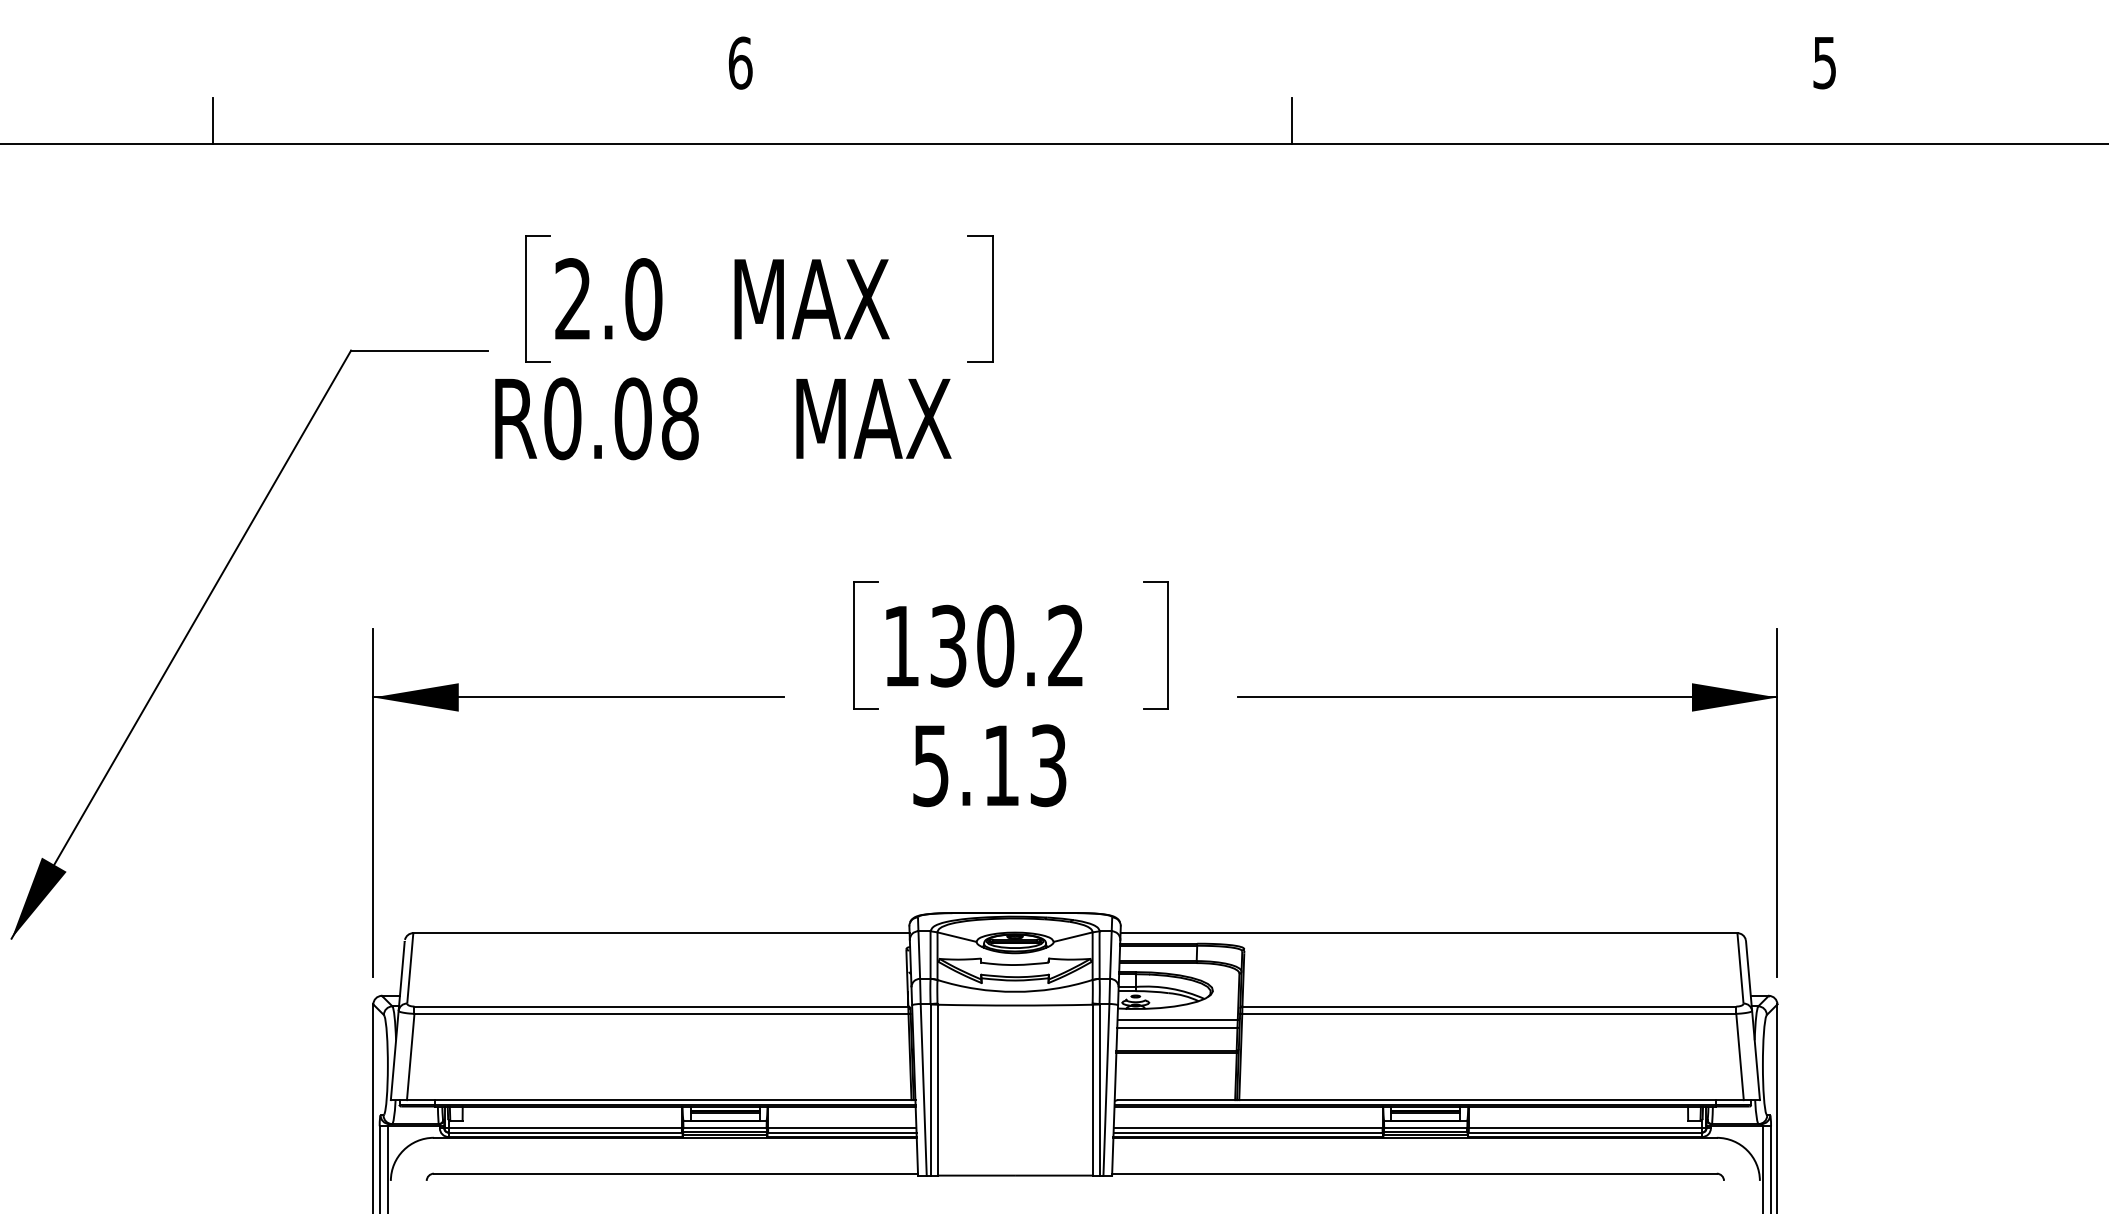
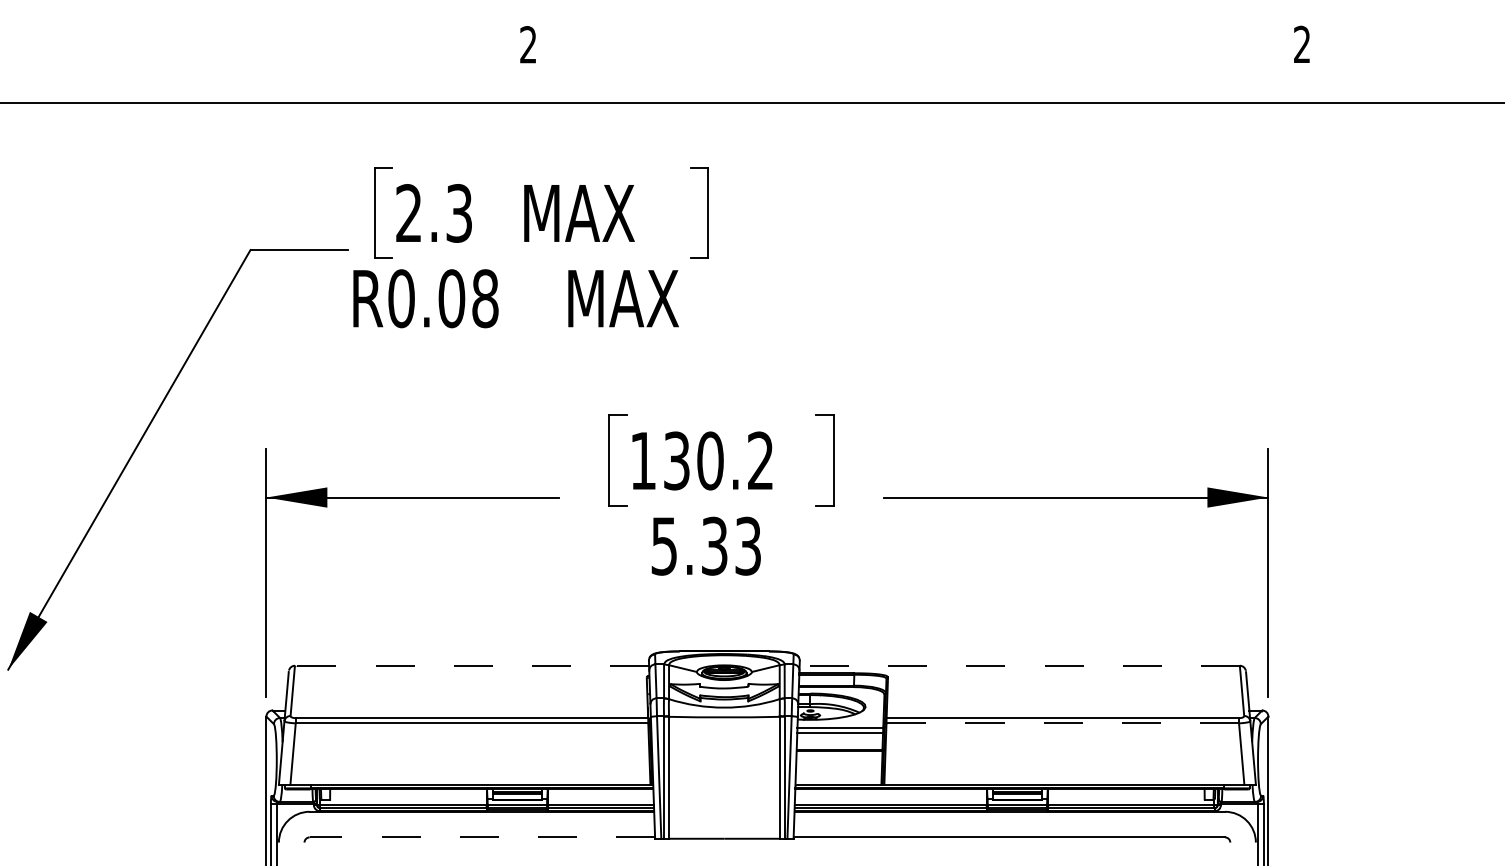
text: (740, 62) -> (528, 44), 6 -> 2
text: (1825, 62) -> (1302, 44), 5 -> 2
line: (213, 120) -> (152, 85), removed
line: (1291, 120) -> (921, 85), removed
text: (643, 299) -> (459, 213), 2.0 -> 2.3
text: (1001, 764) -> (714, 545), 5.13 -> 5.33
line: (660, 932) -> (471, 665), solid -> dashed
line: (1428, 932) -> (1019, 665), solid -> dashed
line: (1488, 1014) -> (1062, 723), solid -> dashed
line: (676, 1173) -> (482, 837), solid -> dashed

